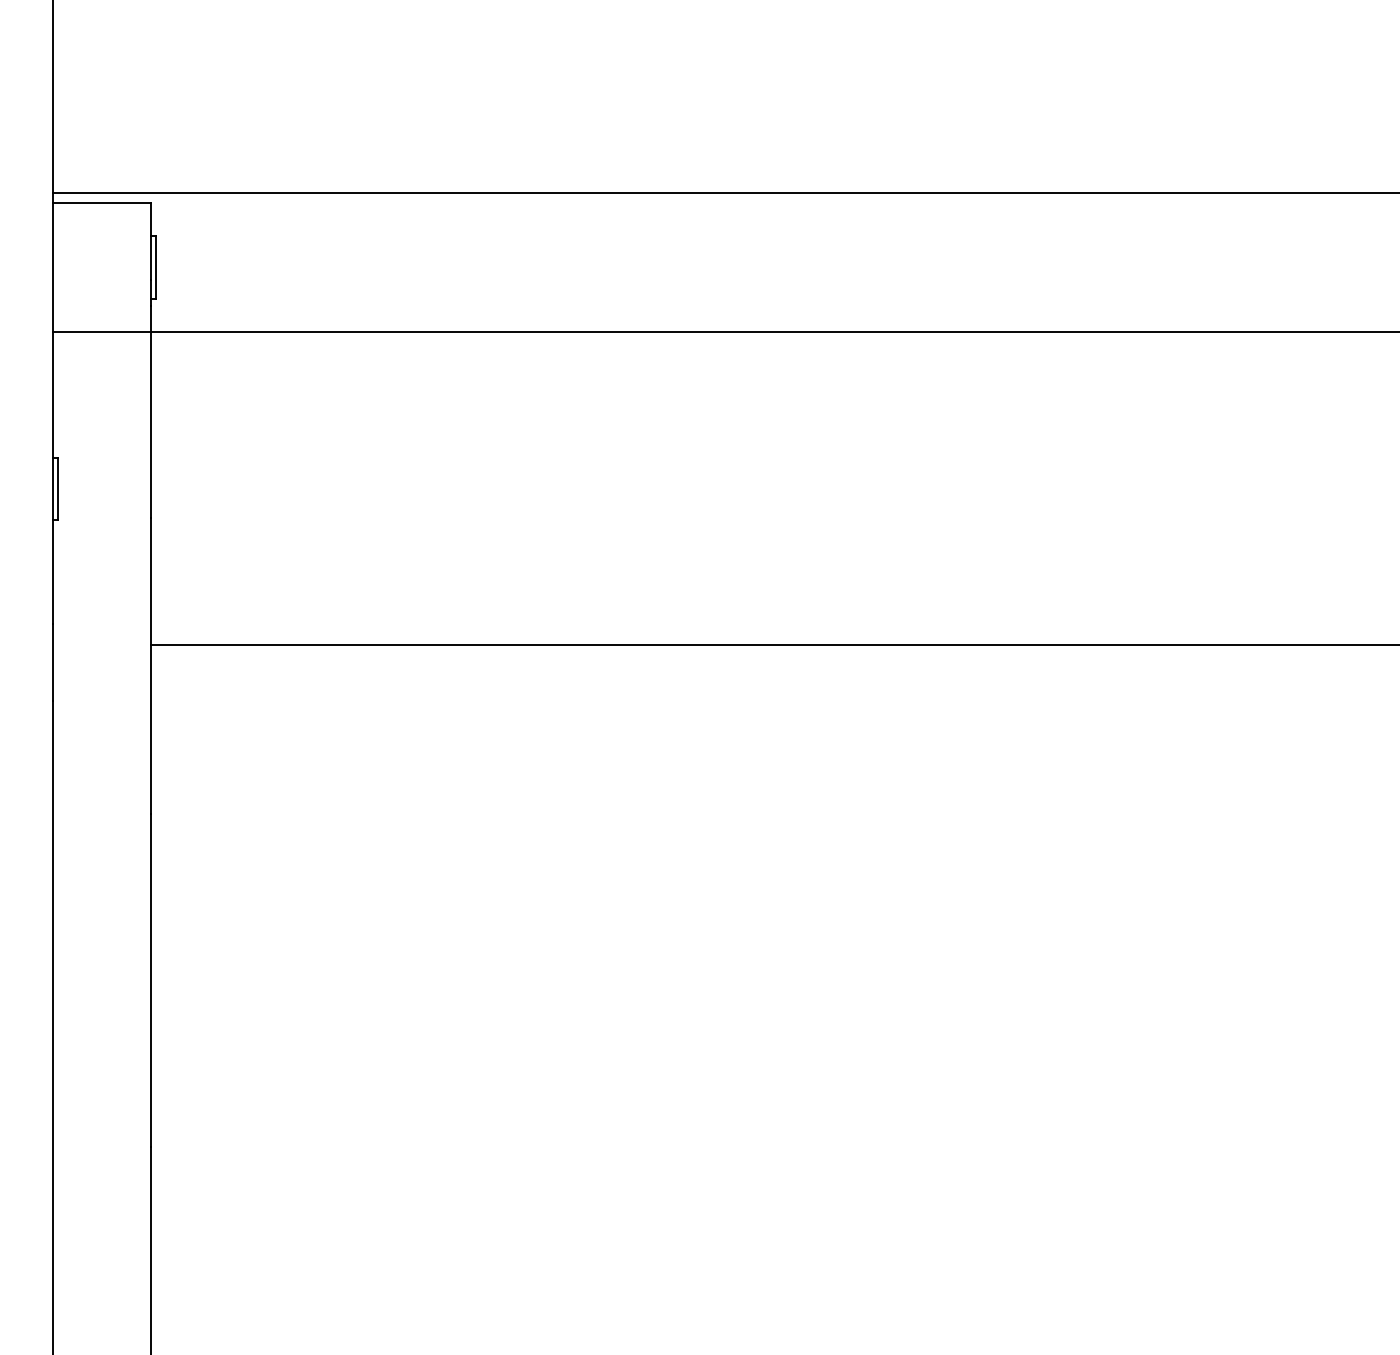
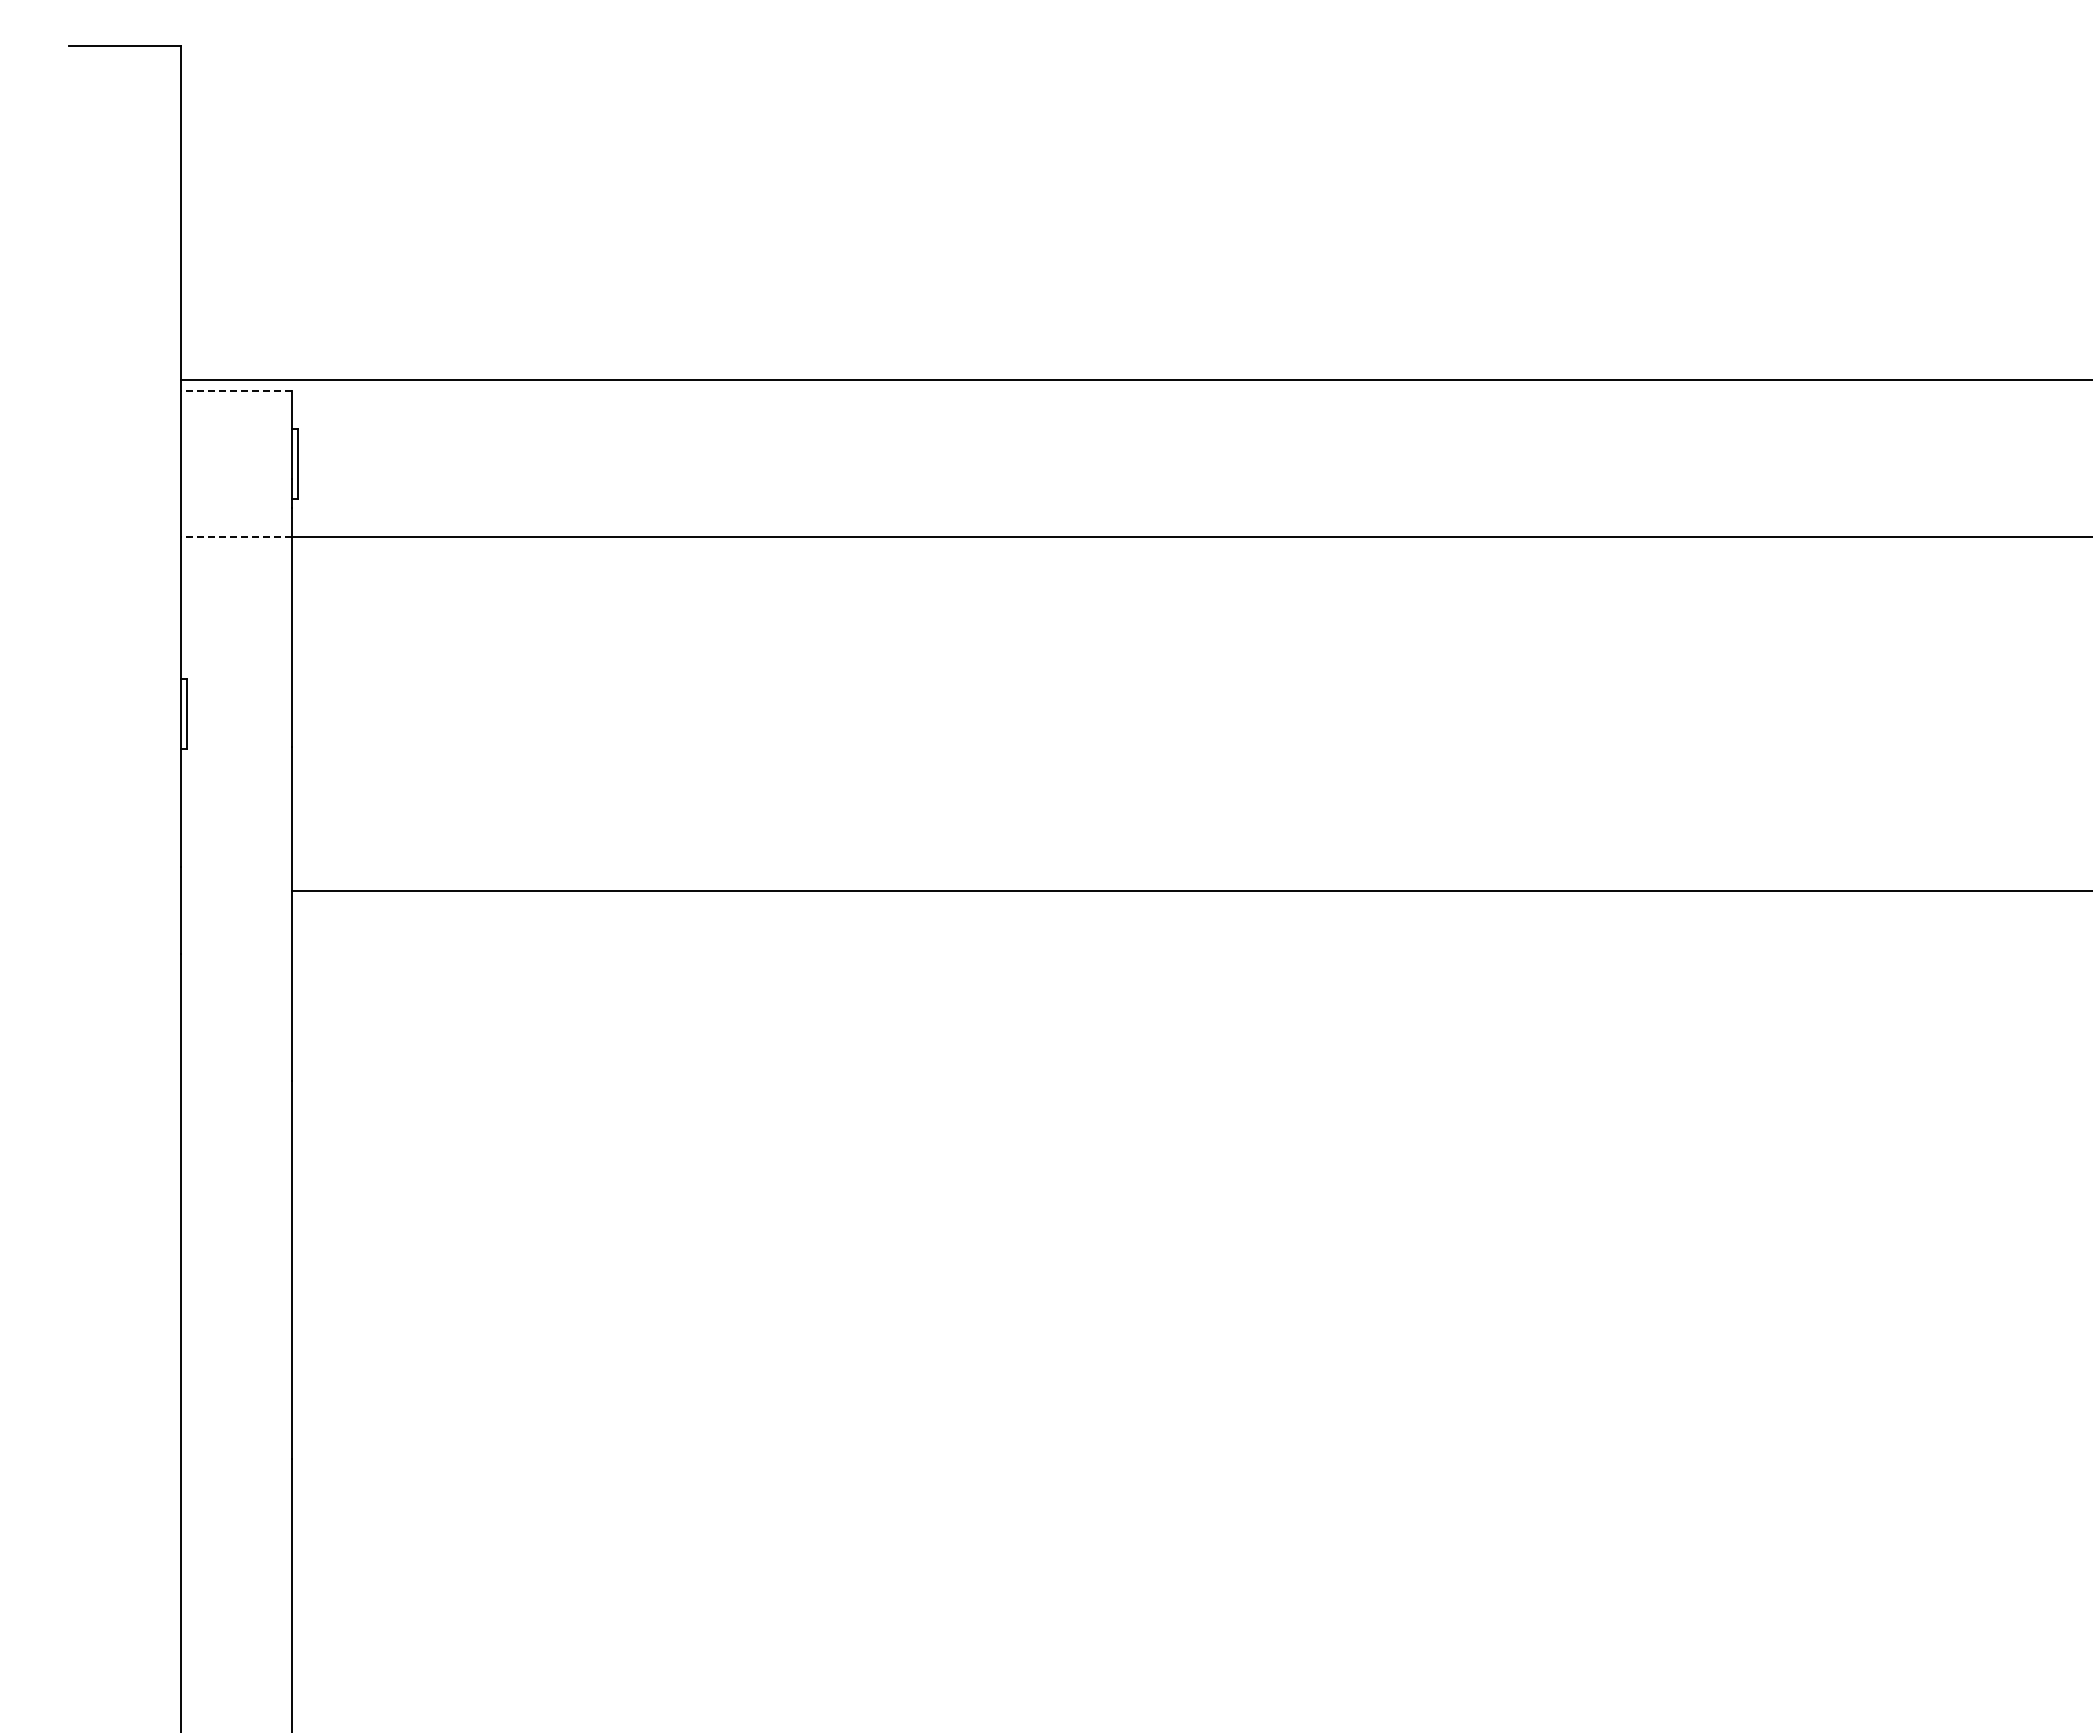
line: (101, 202) -> (236, 390), solid -> dashed
line: (101, 332) -> (236, 537), solid -> dashed

